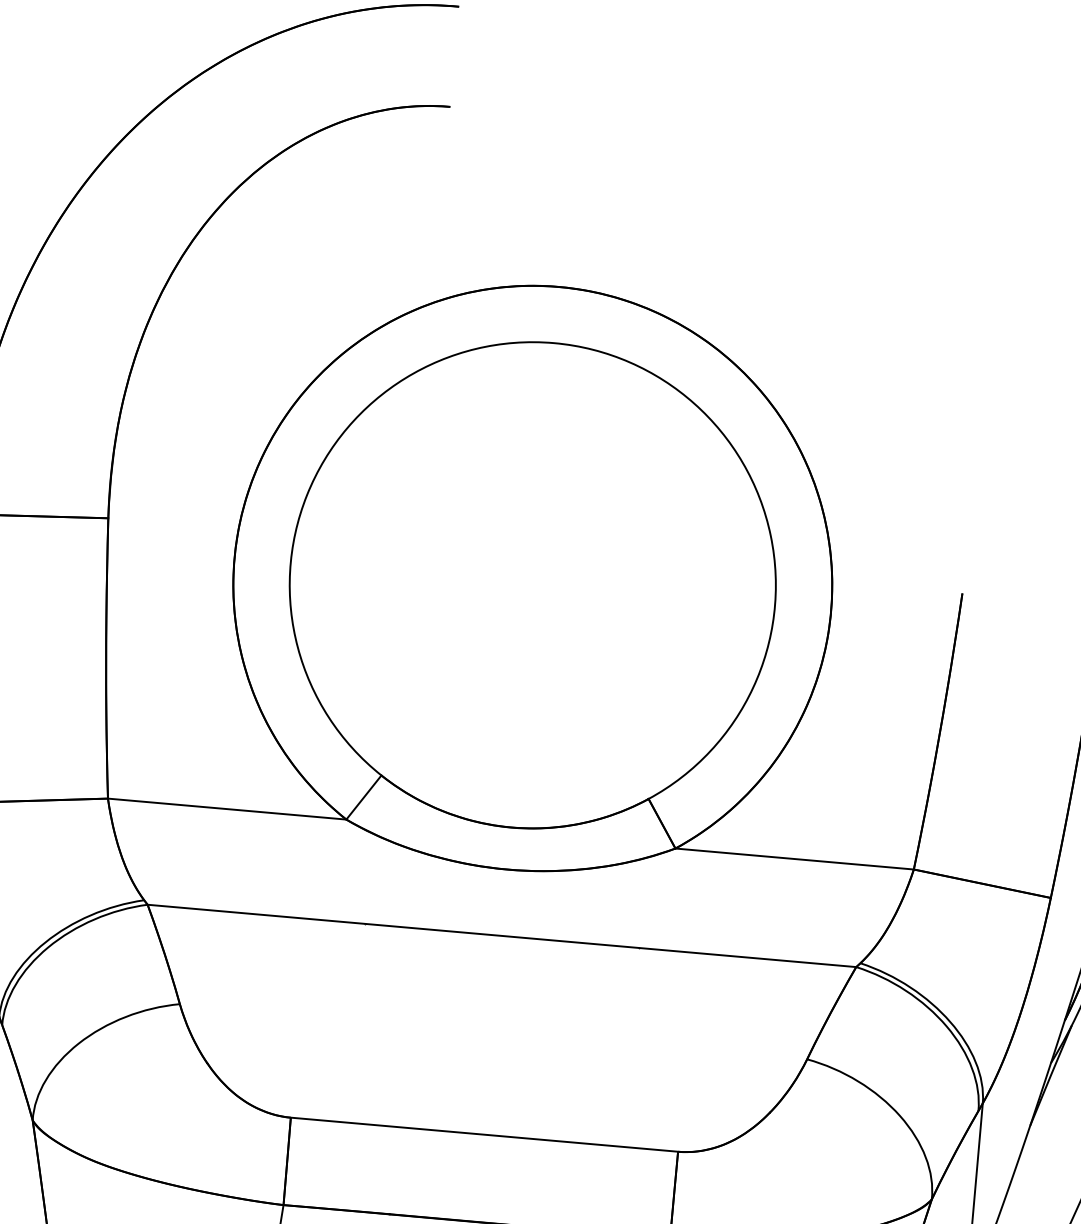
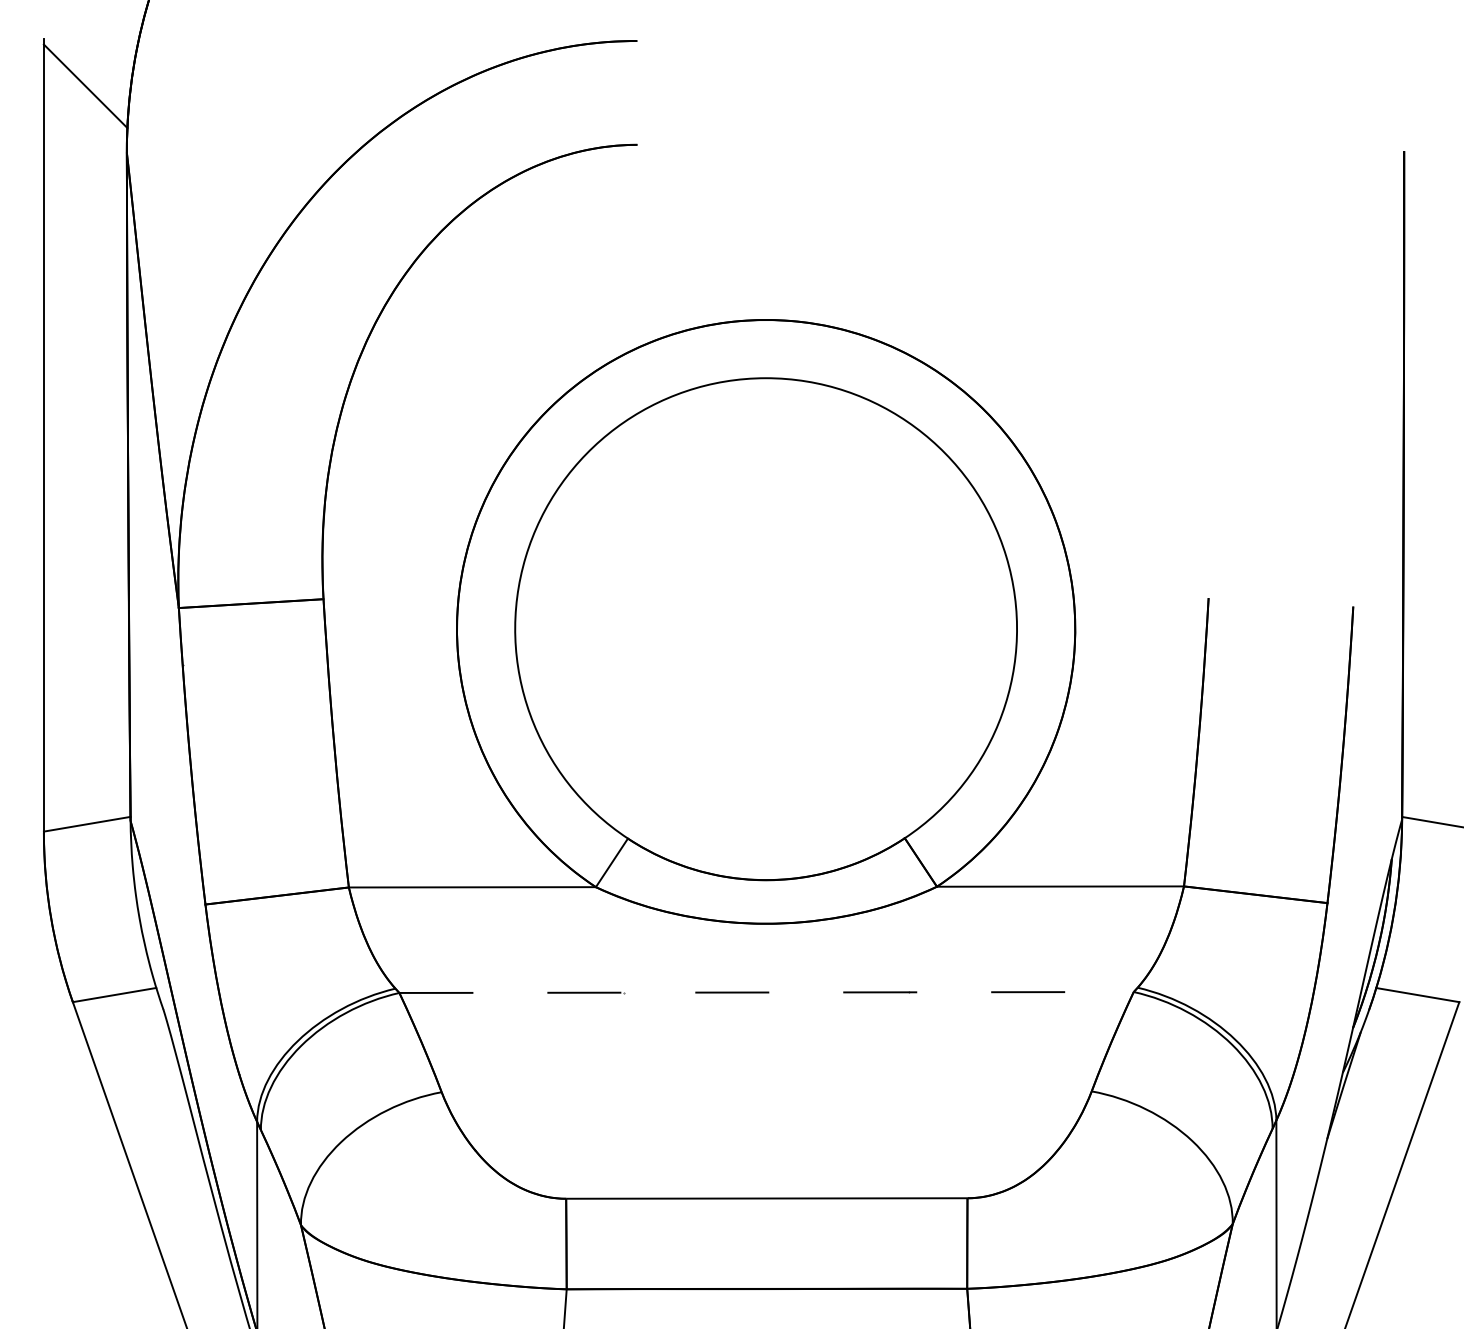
line: (502, 935) -> (767, 992), solid -> dashed

